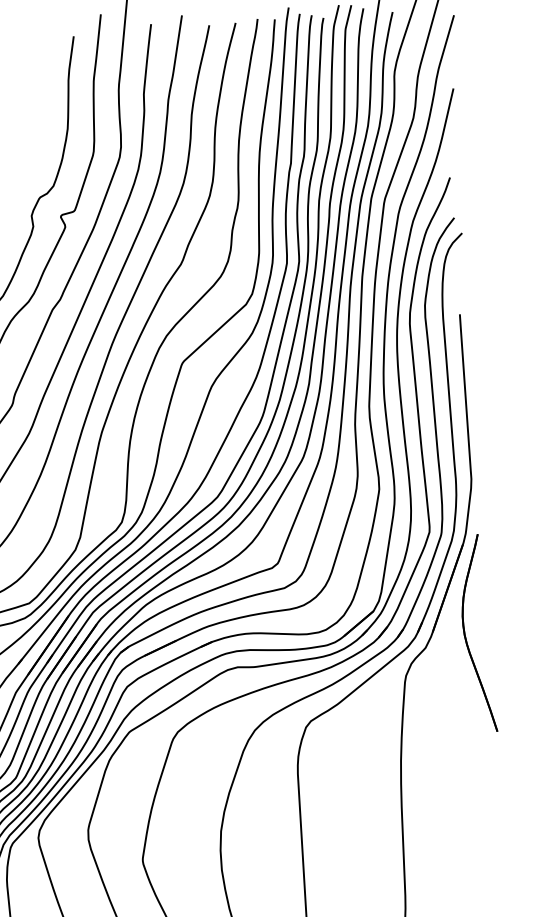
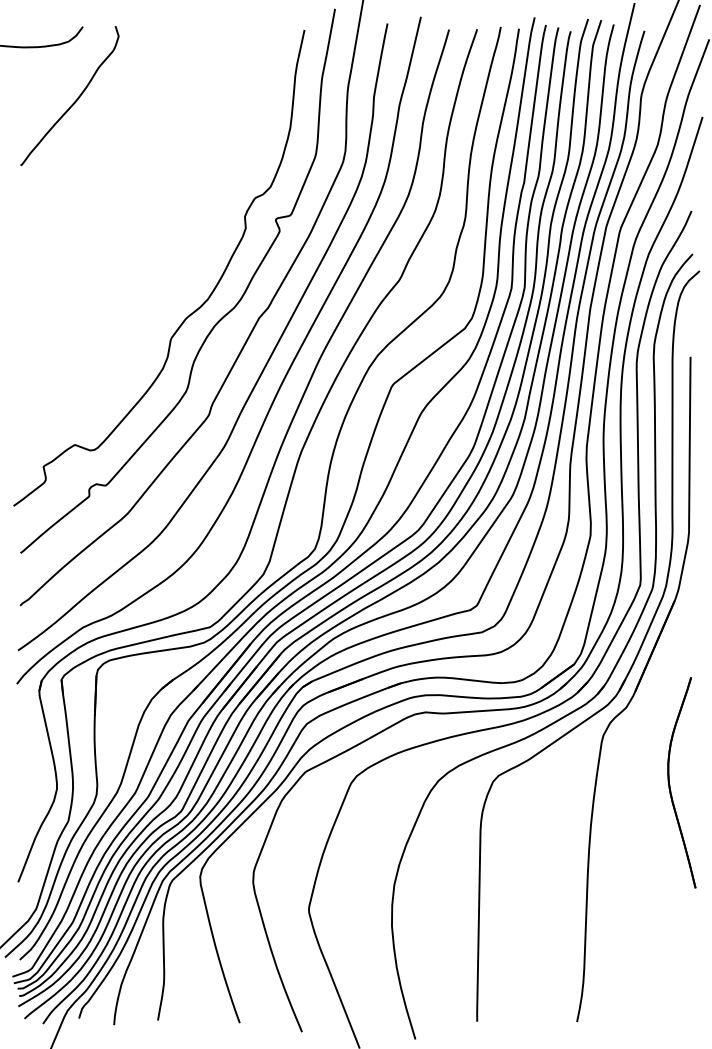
part: (466, 636) -> (670, 784), moved

